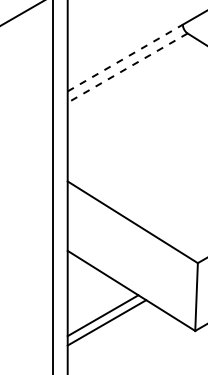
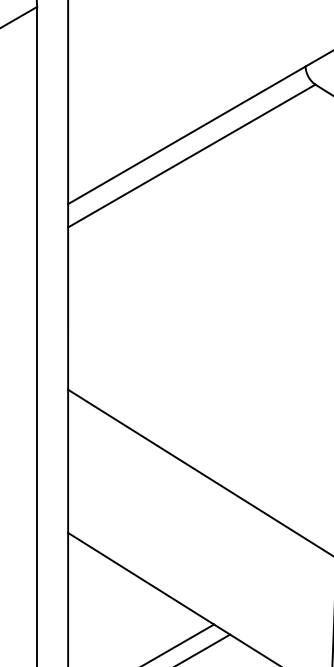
line: (125, 58) -> (187, 136), dashed -> solid
line: (127, 68) -> (191, 156), dashed -> solid

